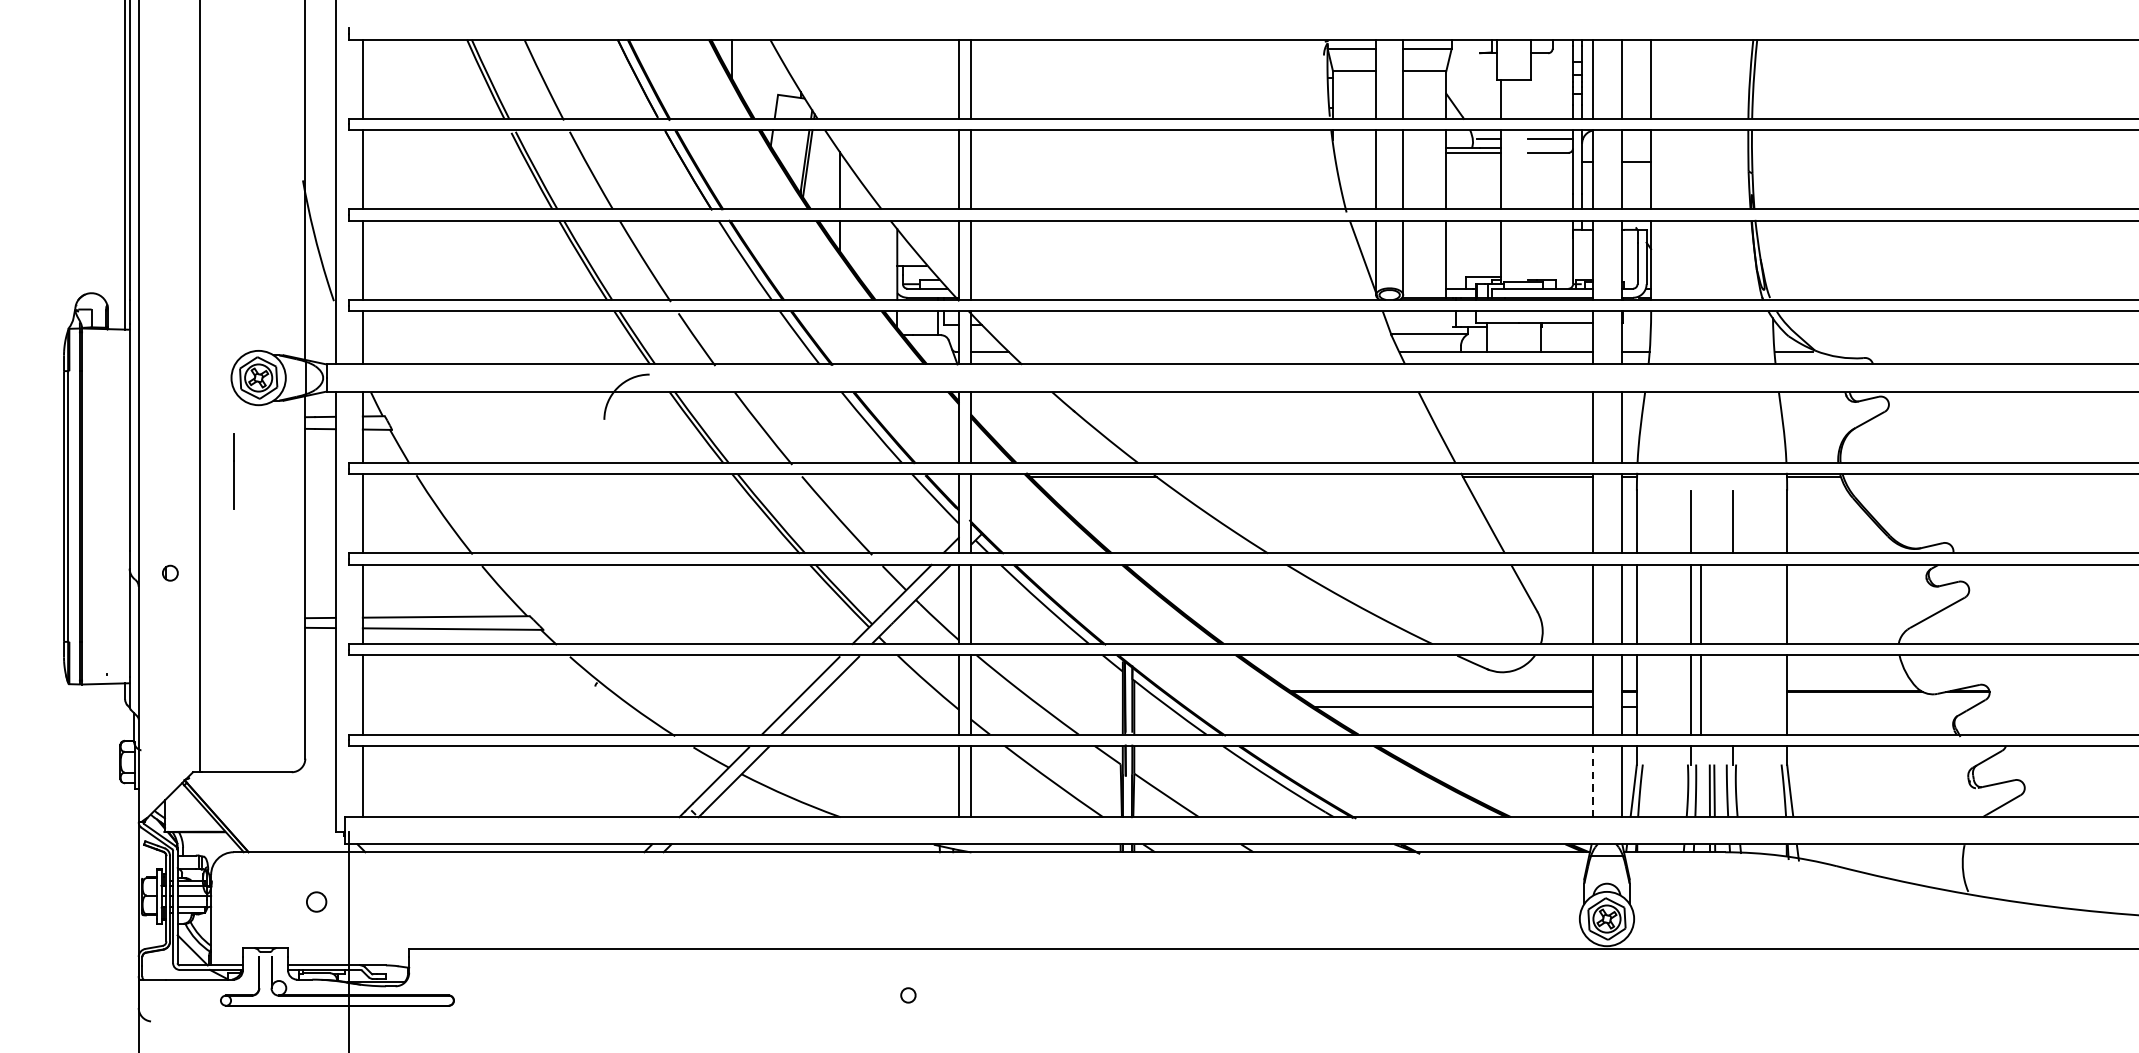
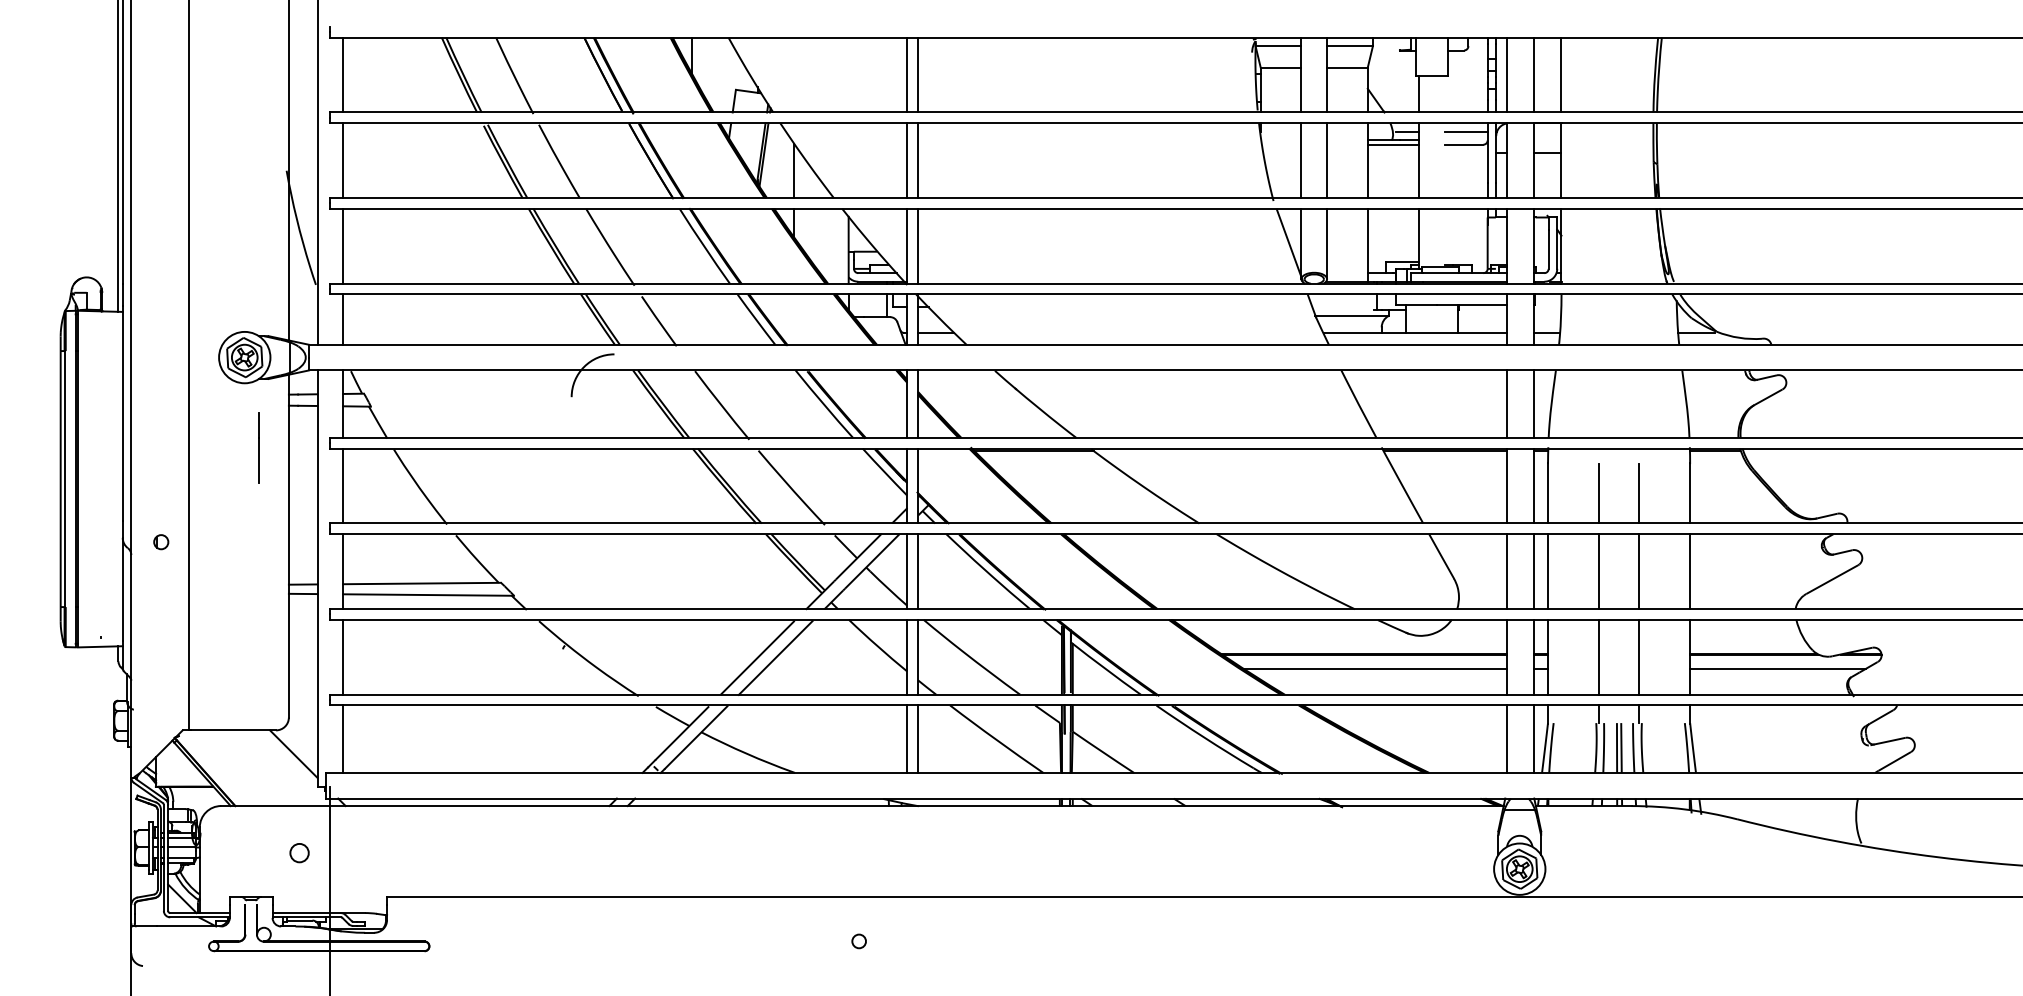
line: (233, 470) -> (258, 447), moved
line: (1700, 604) -> (1638, 571), moved
line: (1700, 694) -> (1638, 656), moved
line: (1879, 707) -> (1777, 669), added
line: (1592, 781) -> (1506, 739), dashed -> solid
line: (310, 796) -> (293, 753), added

